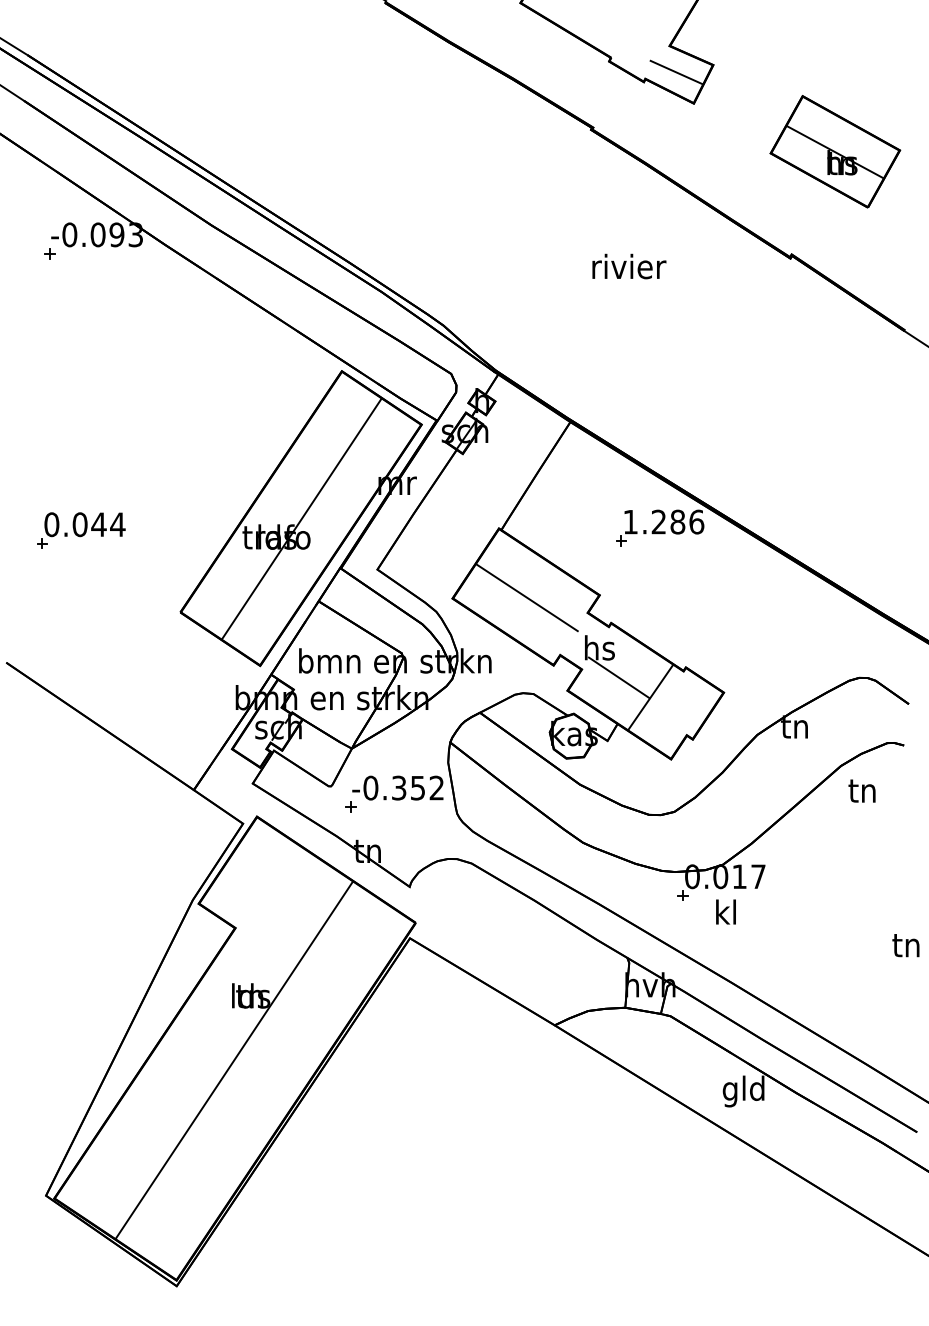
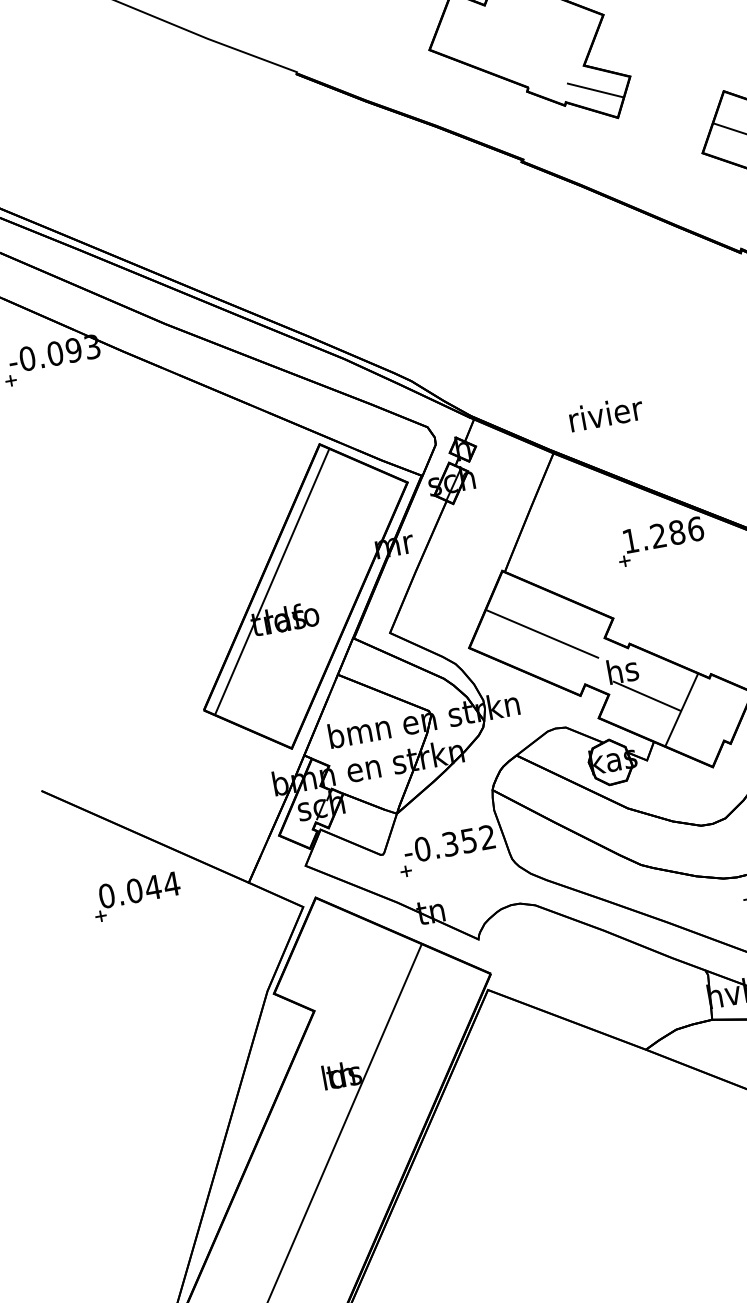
text: (629, 266) -> (606, 413), moved
line: (301, 518) -> (271, 581), moved
part: (81, 530) -> (137, 896), moved

